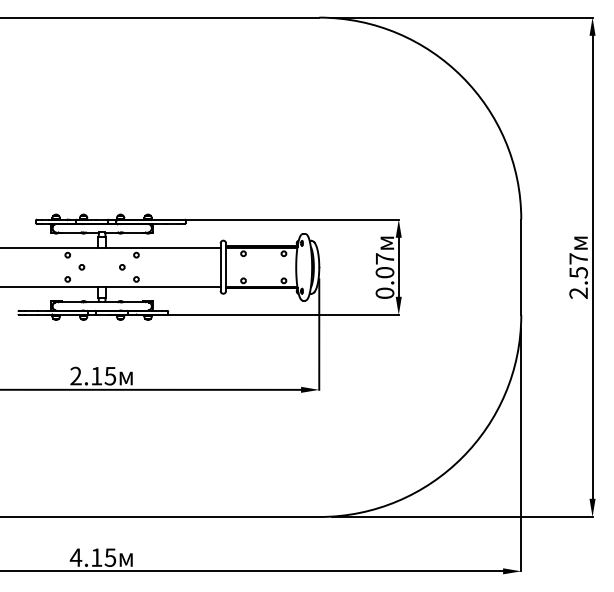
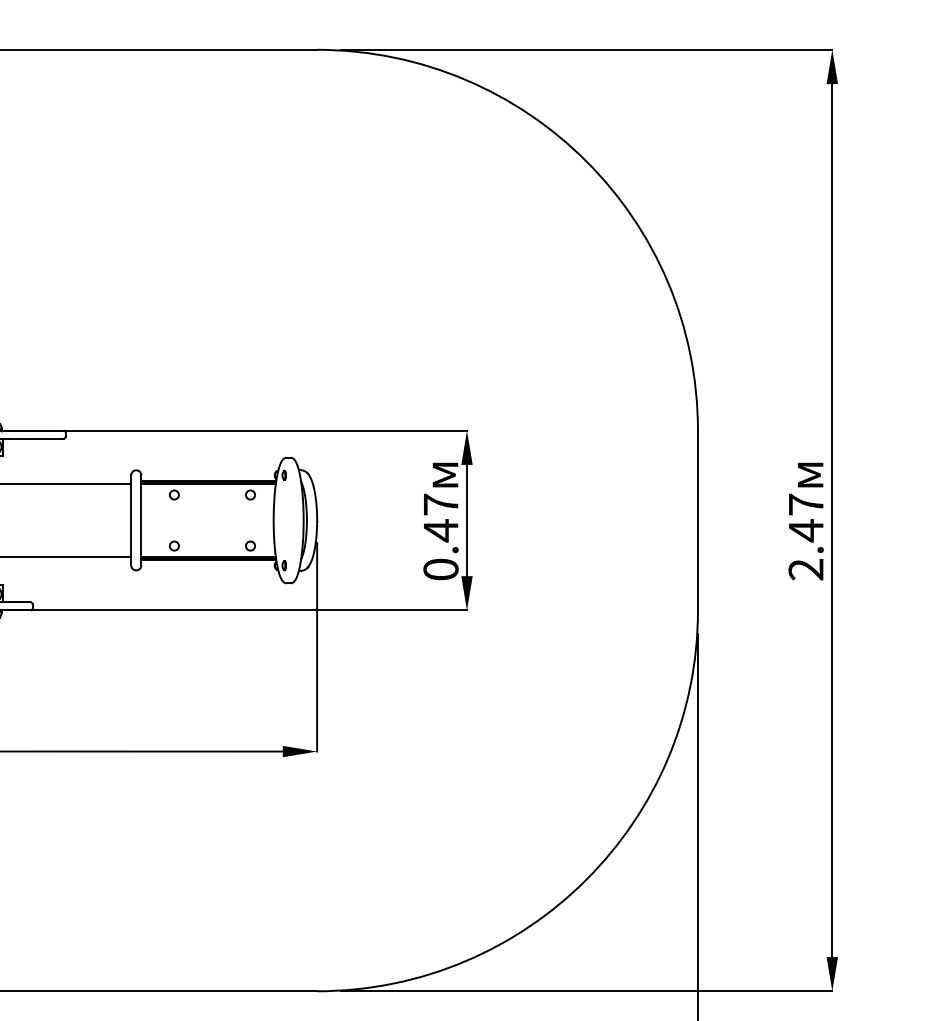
text: (384, 272) -> (440, 530), 0.07 -> 0.47
text: (578, 272) -> (805, 530), 2.57 -> 2.47

